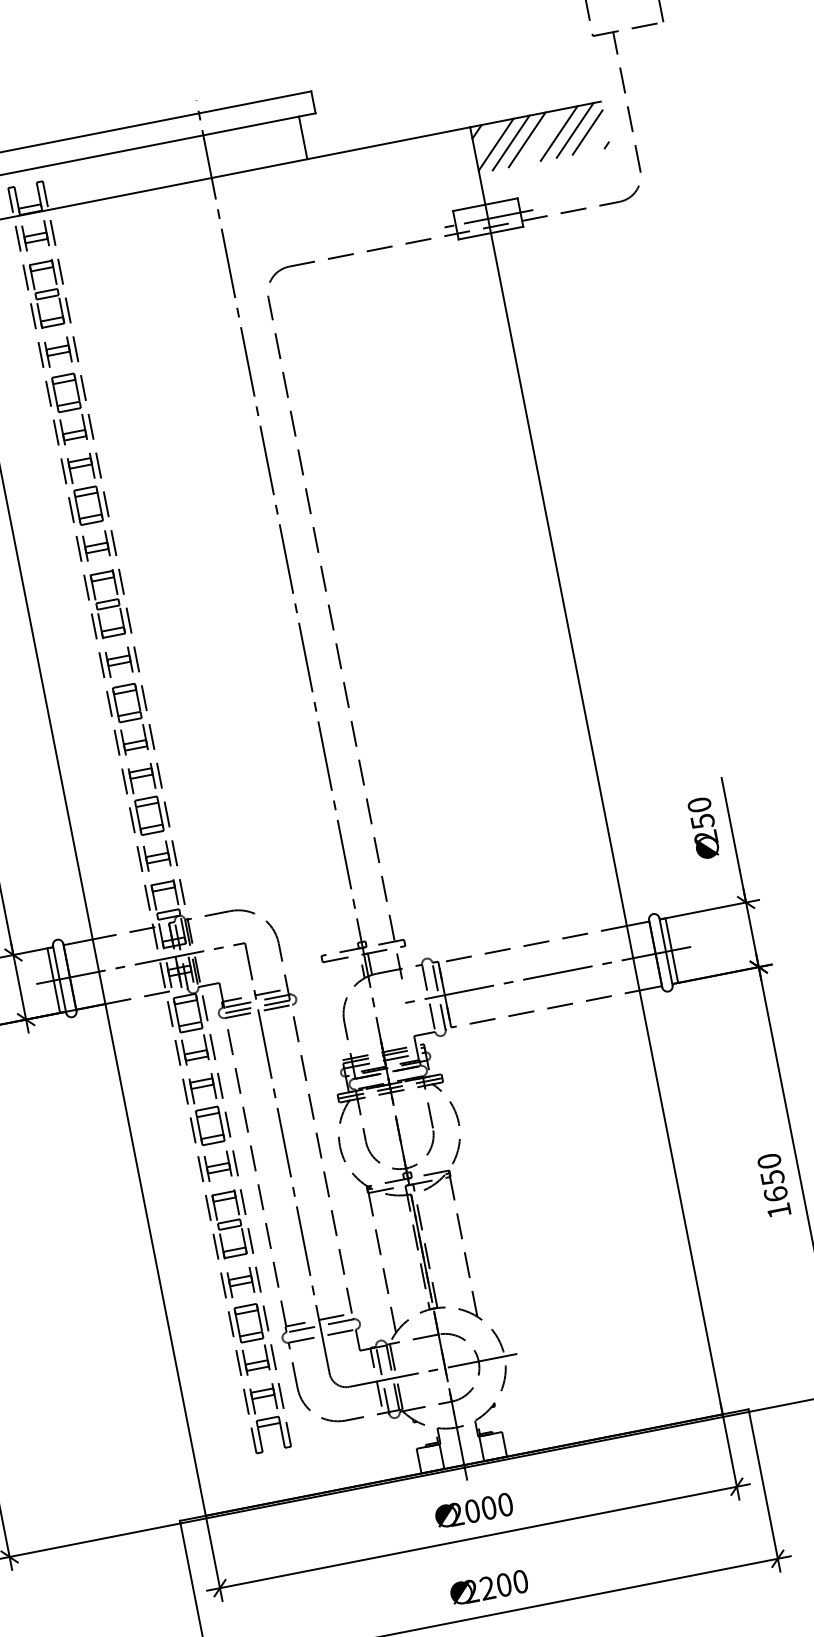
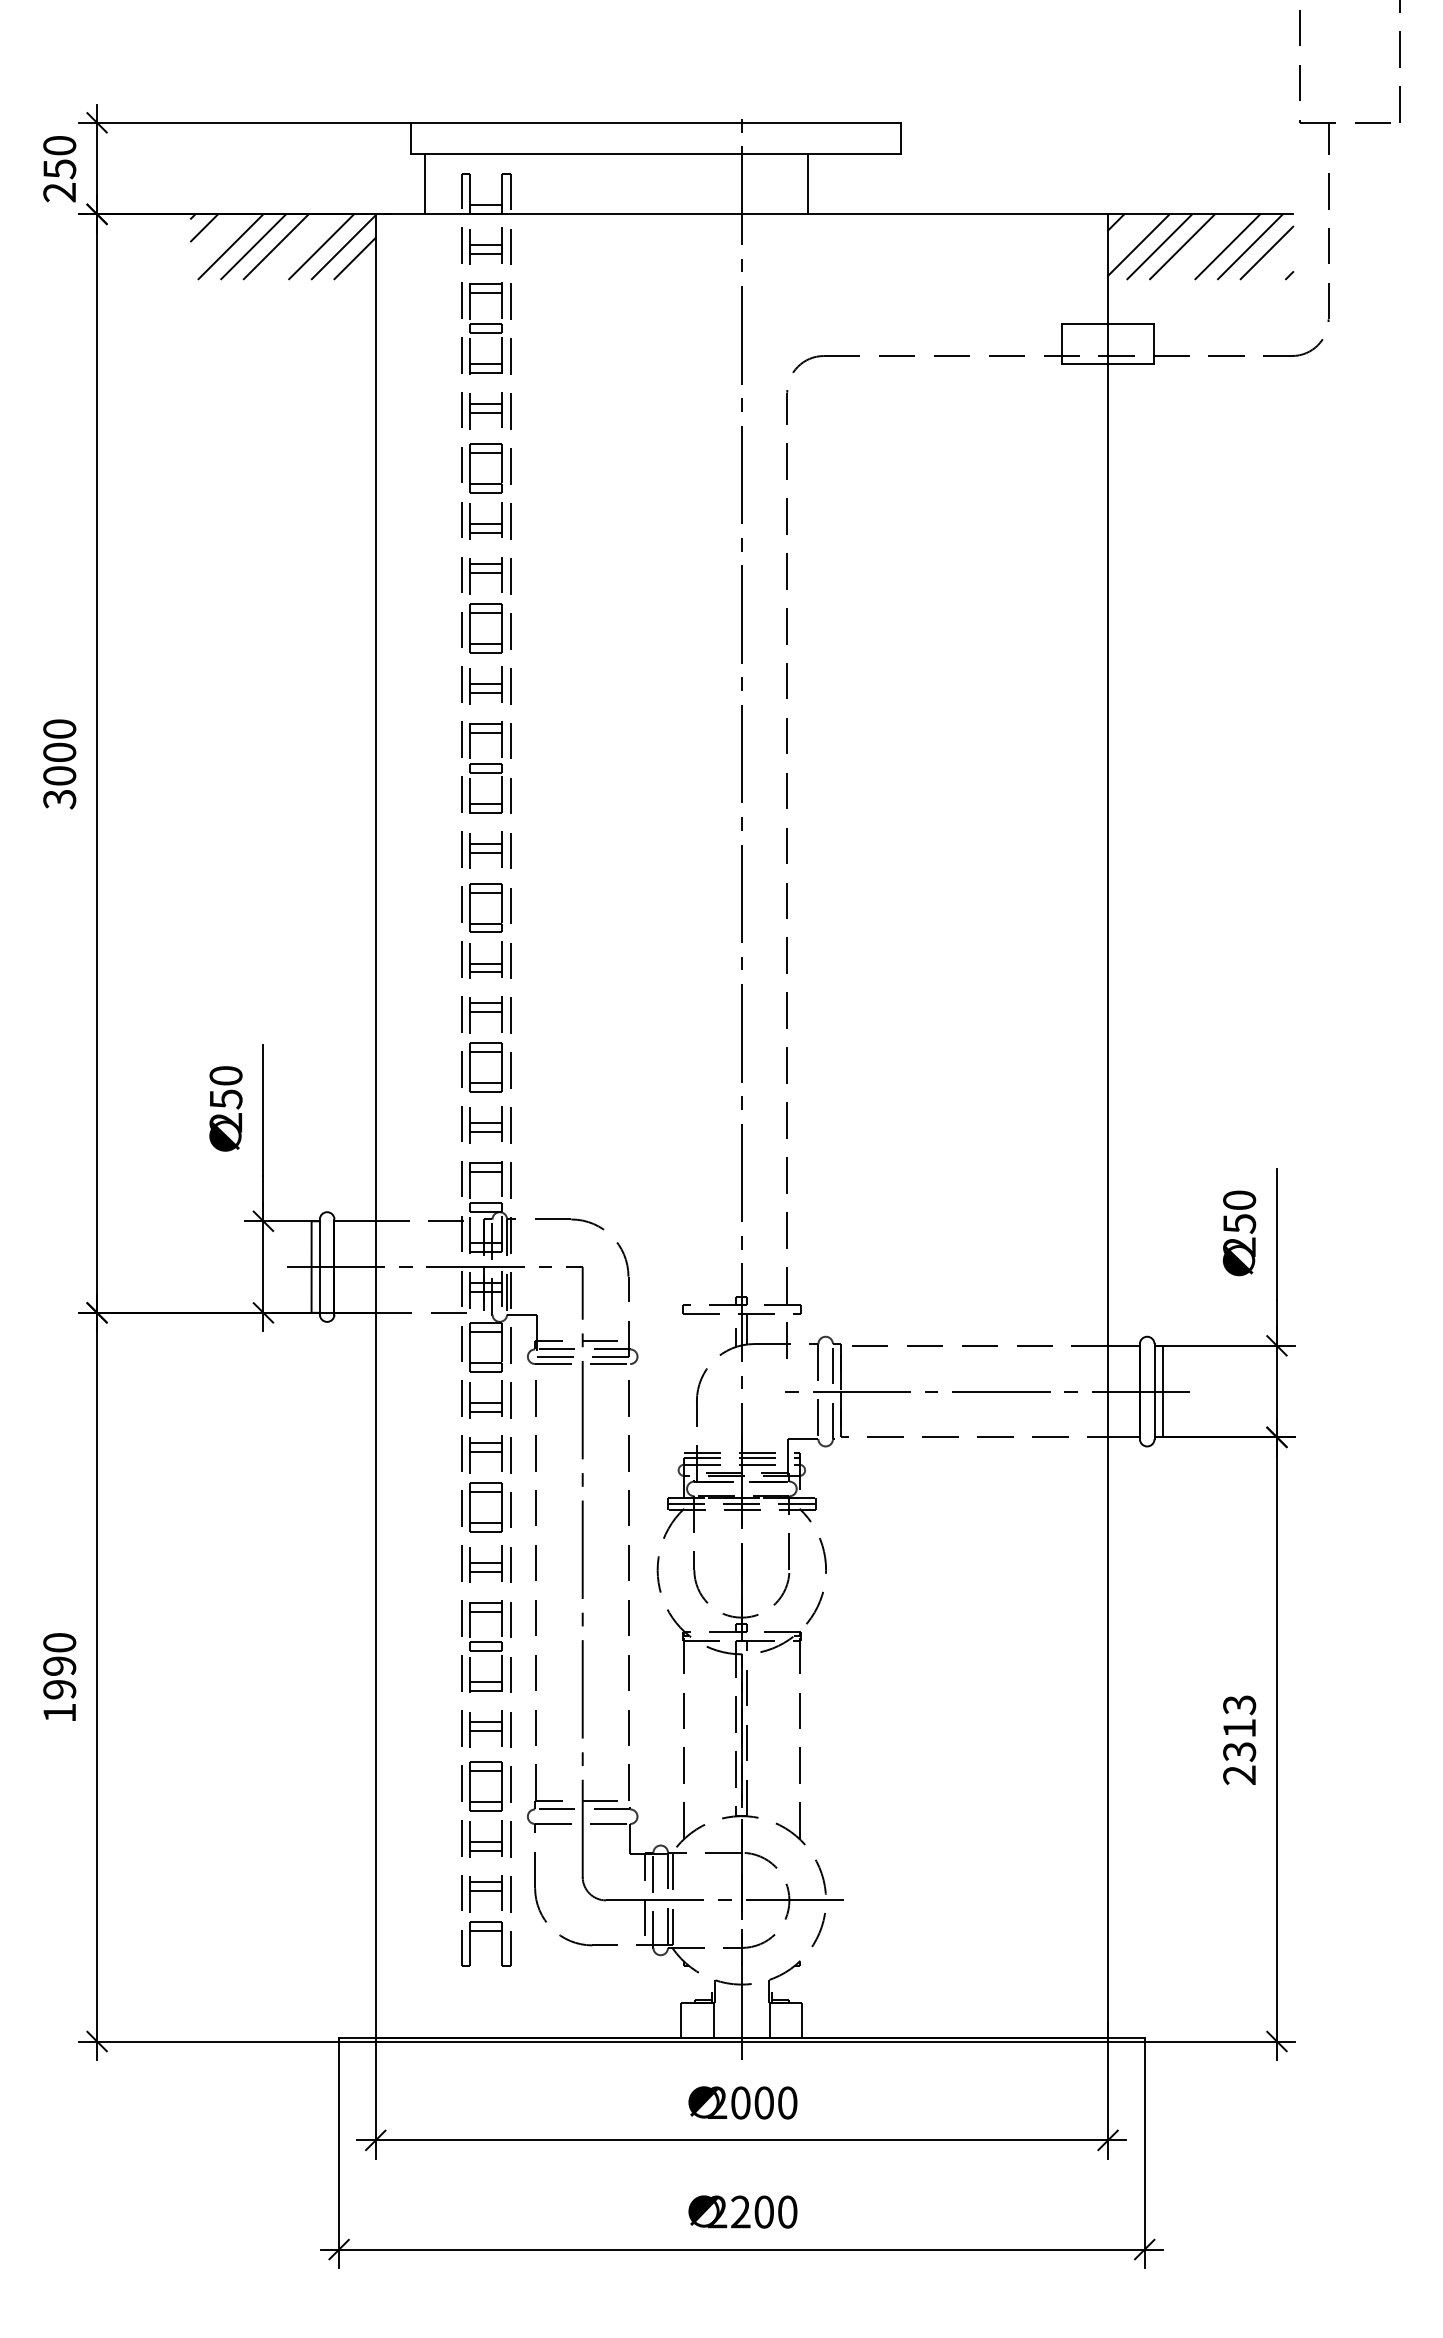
line: (303, 137) -> (808, 183), moved
line: (487, 219) -> (1107, 344), removed
text: (774, 1185) -> (1239, 1739), 1650 -> 2313

